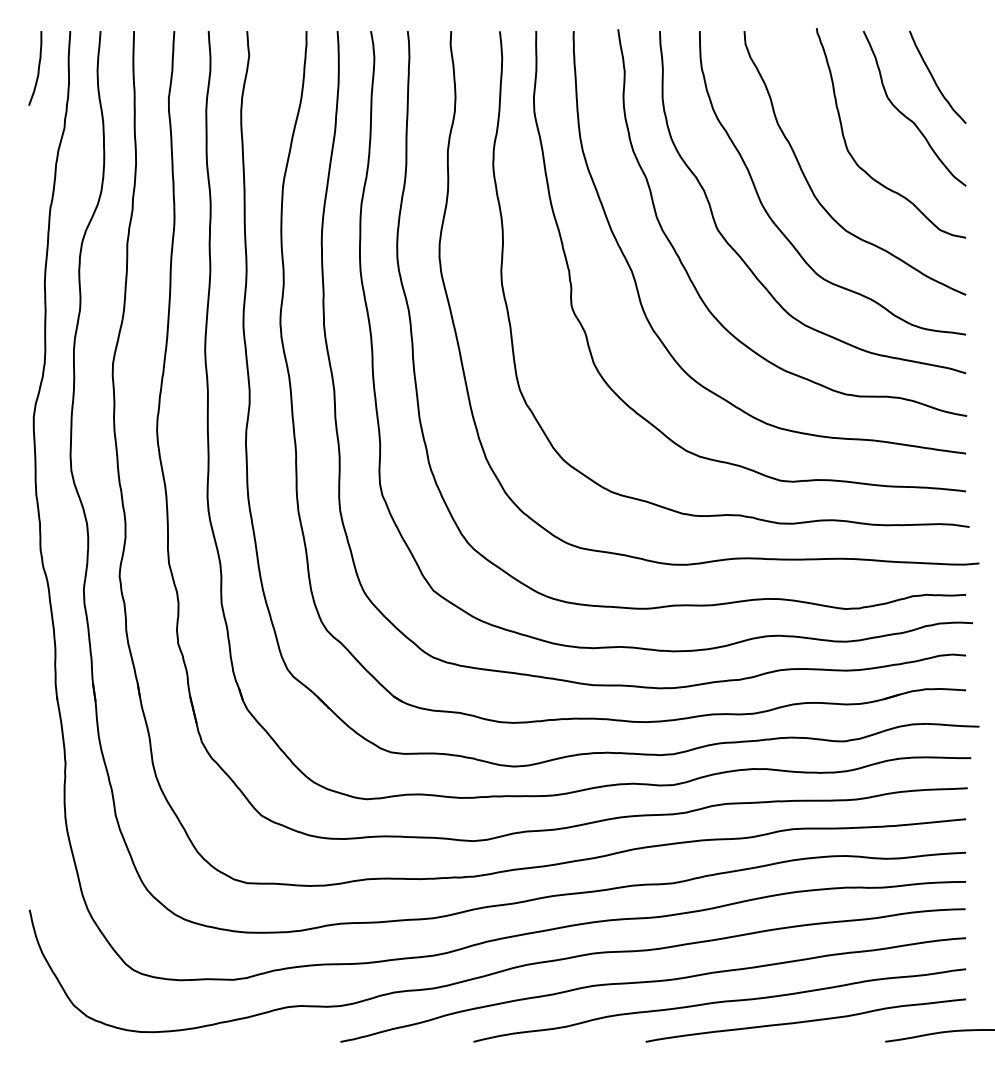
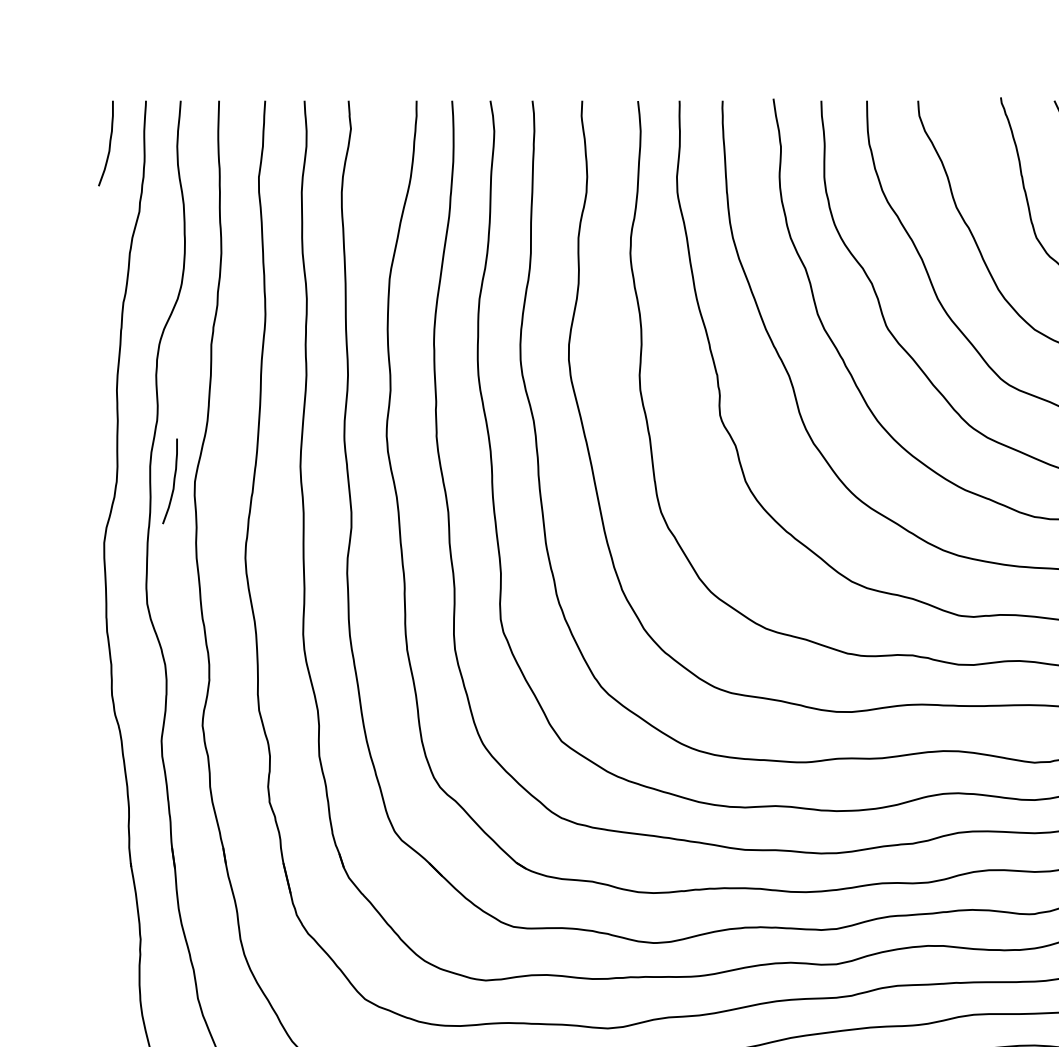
curve: (93, 364) -> (172, 482), added

